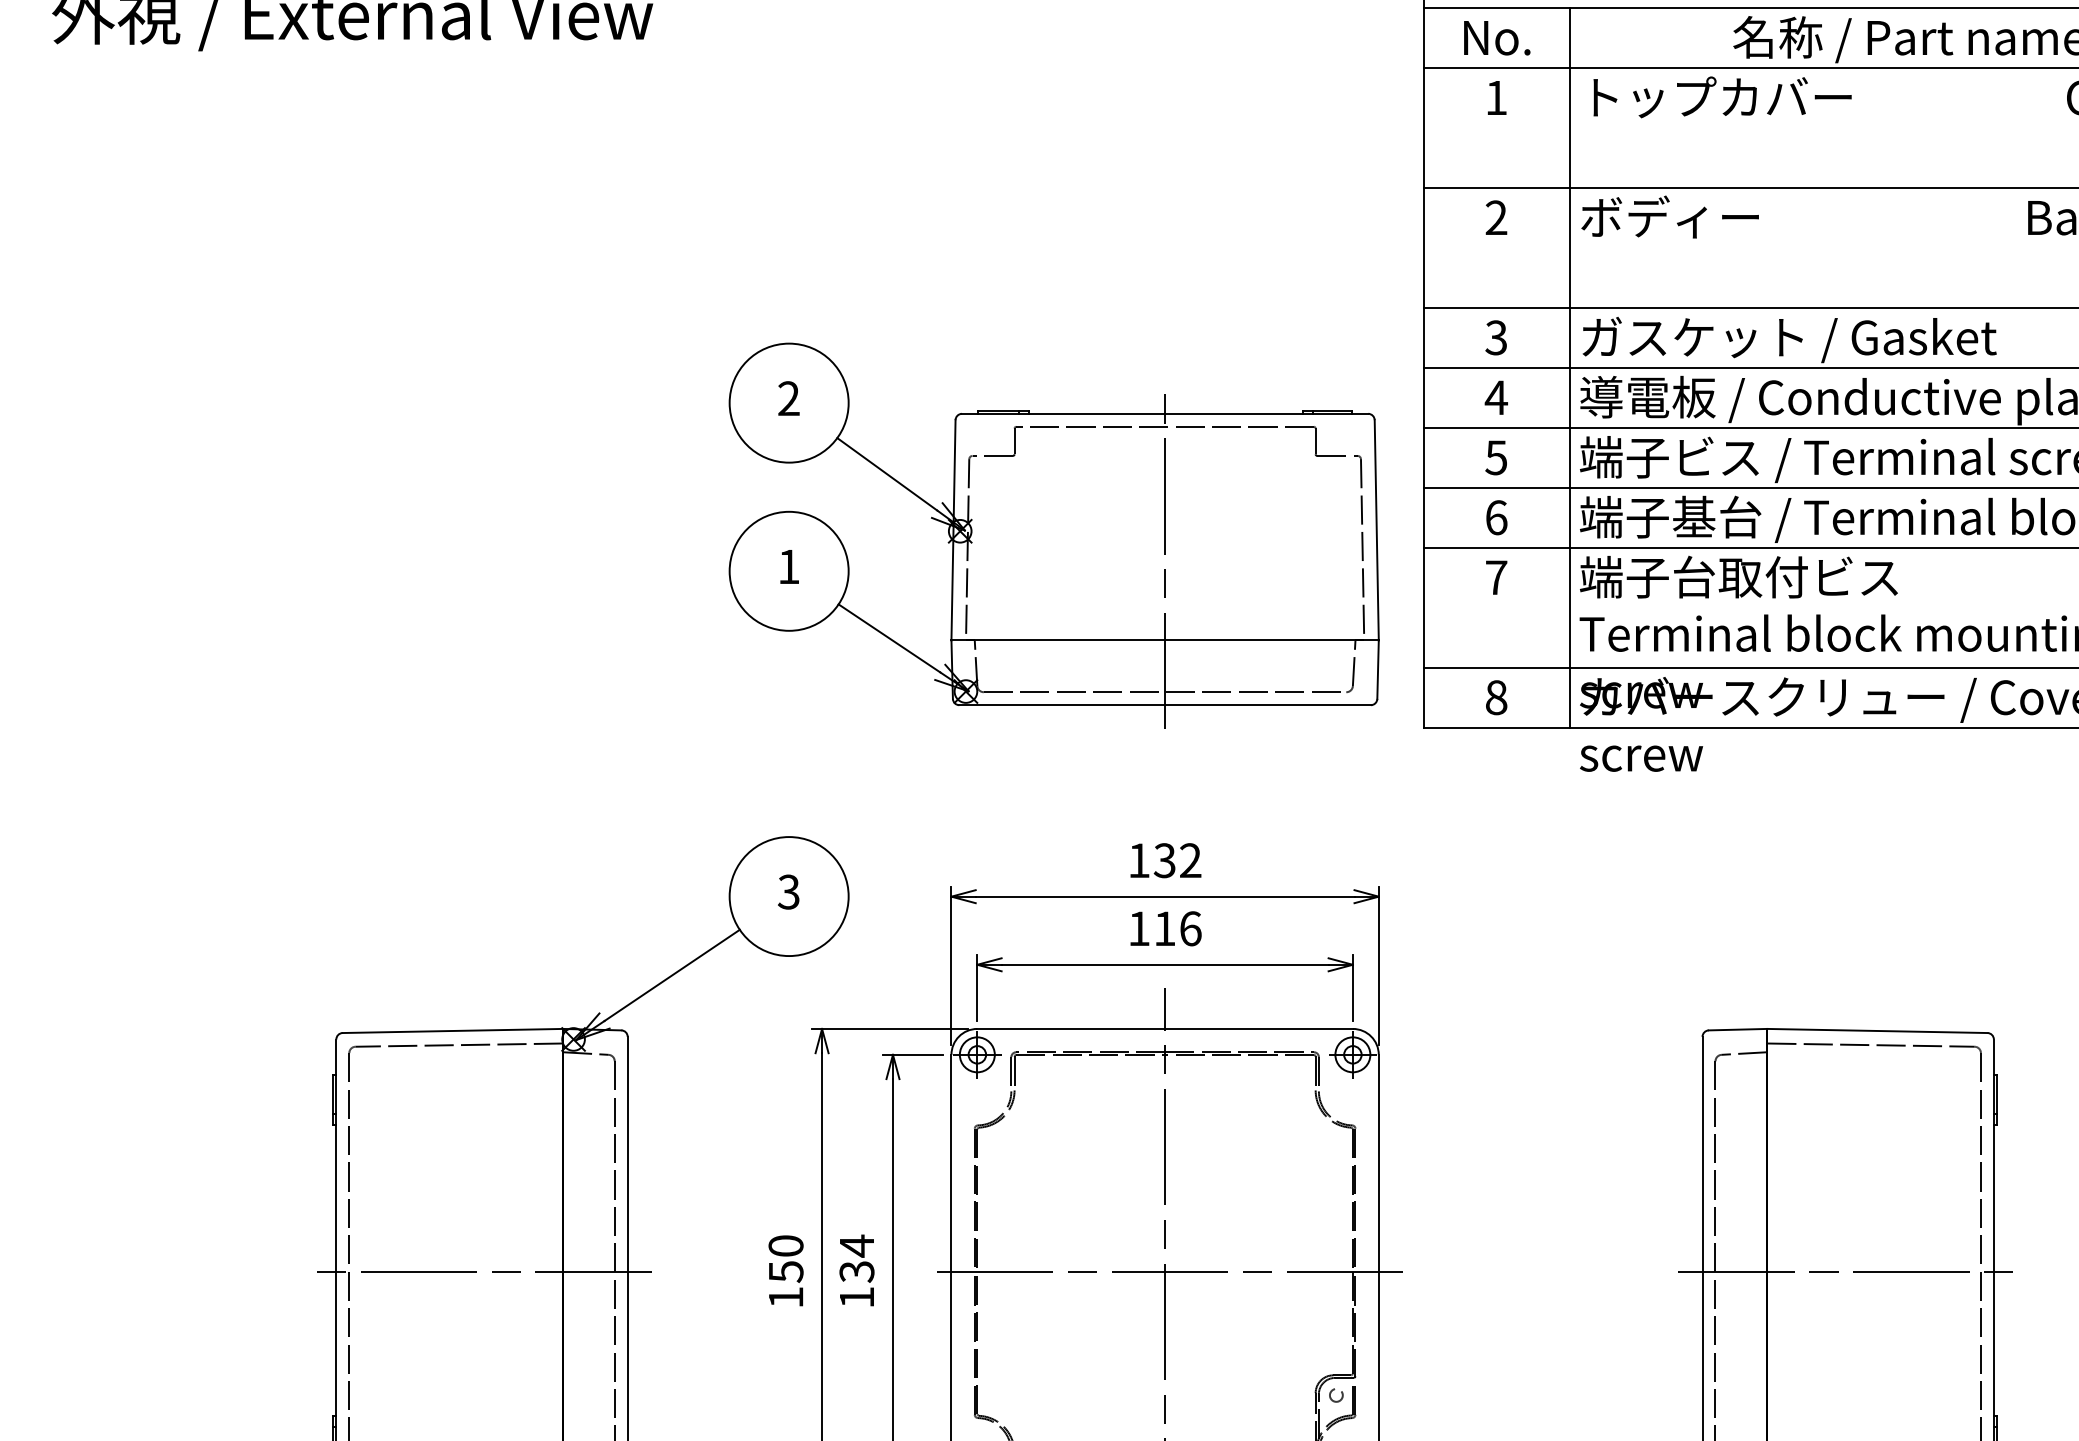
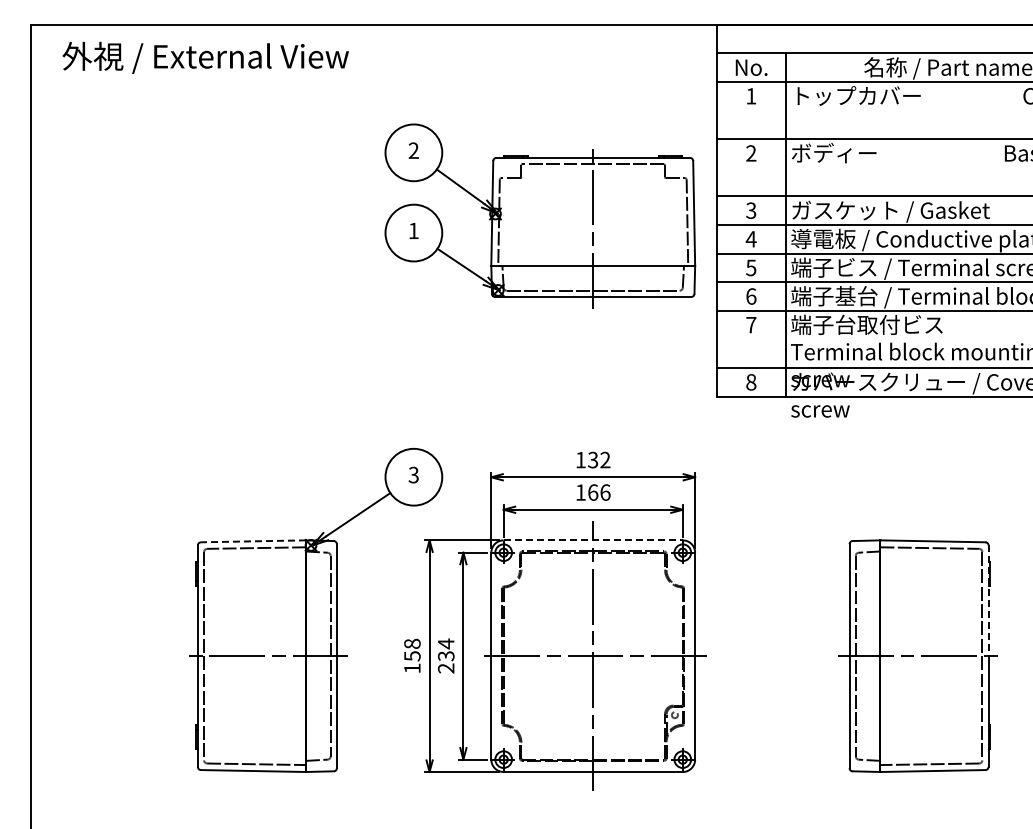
part: (1054, 534) -> (540, 215), moved
text: (1165, 928) -> (593, 492), 116 -> 166
line: (1165, 1029) -> (593, 540), solid -> dashed
line: (452, 1031) -> (253, 541), solid -> dashed
line: (1993, 1157) -> (988, 601), solid -> dashed
text: (786, 1245) -> (412, 643), 150 -> 158
text: (855, 1297) -> (445, 668), 134 -> 234

